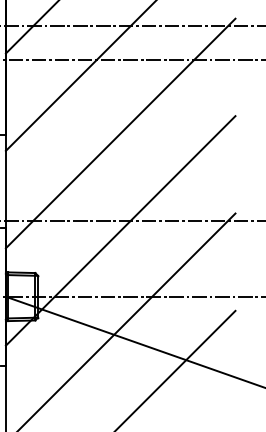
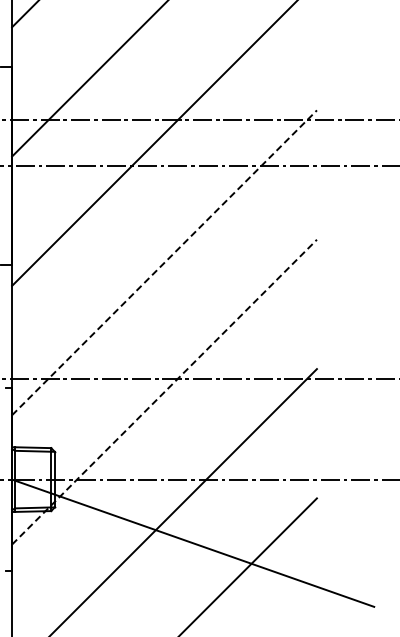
line: (120, 133) -> (164, 262), solid -> dashed
line: (120, 231) -> (164, 392), solid -> dashed

